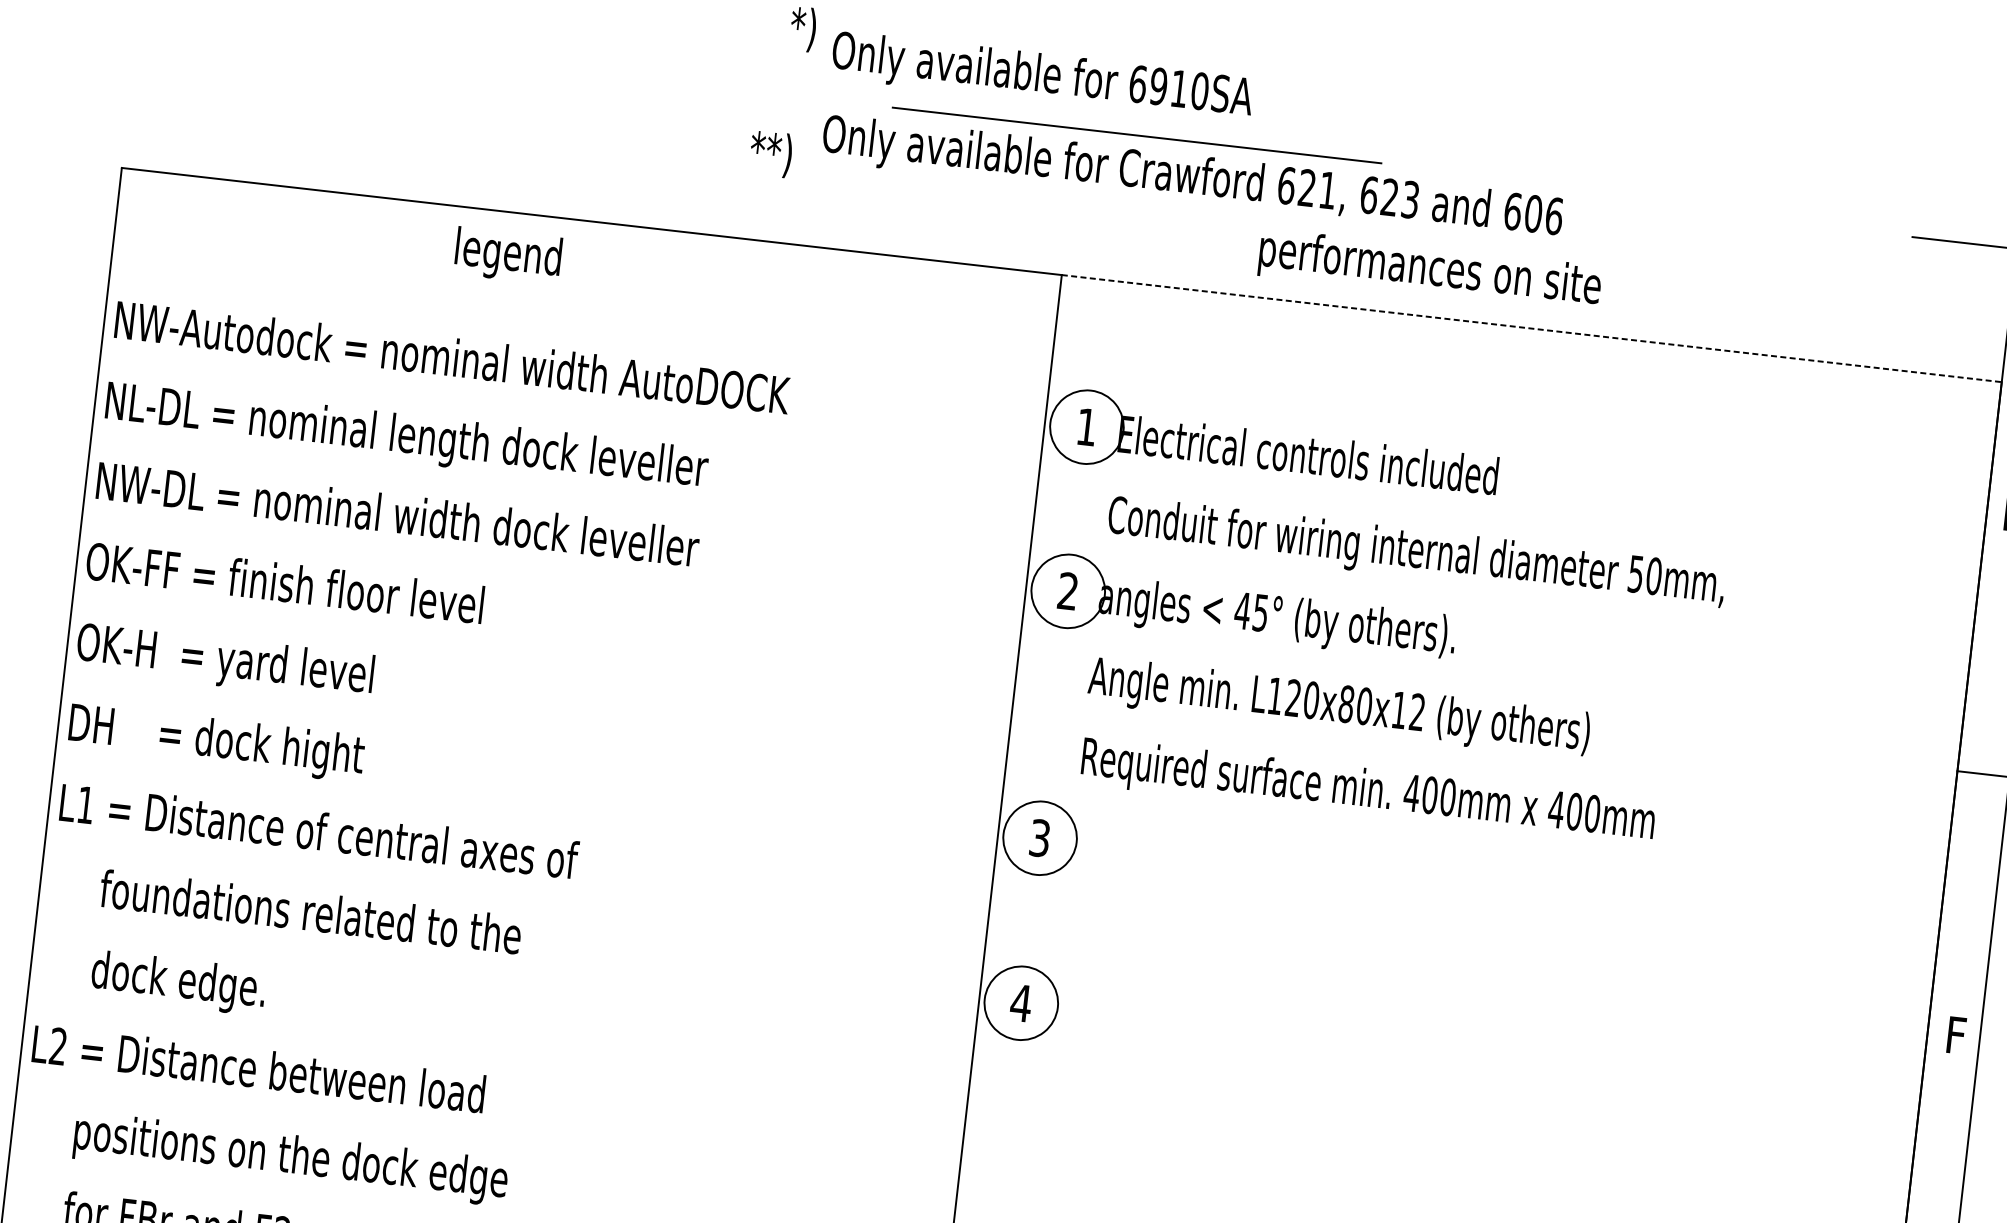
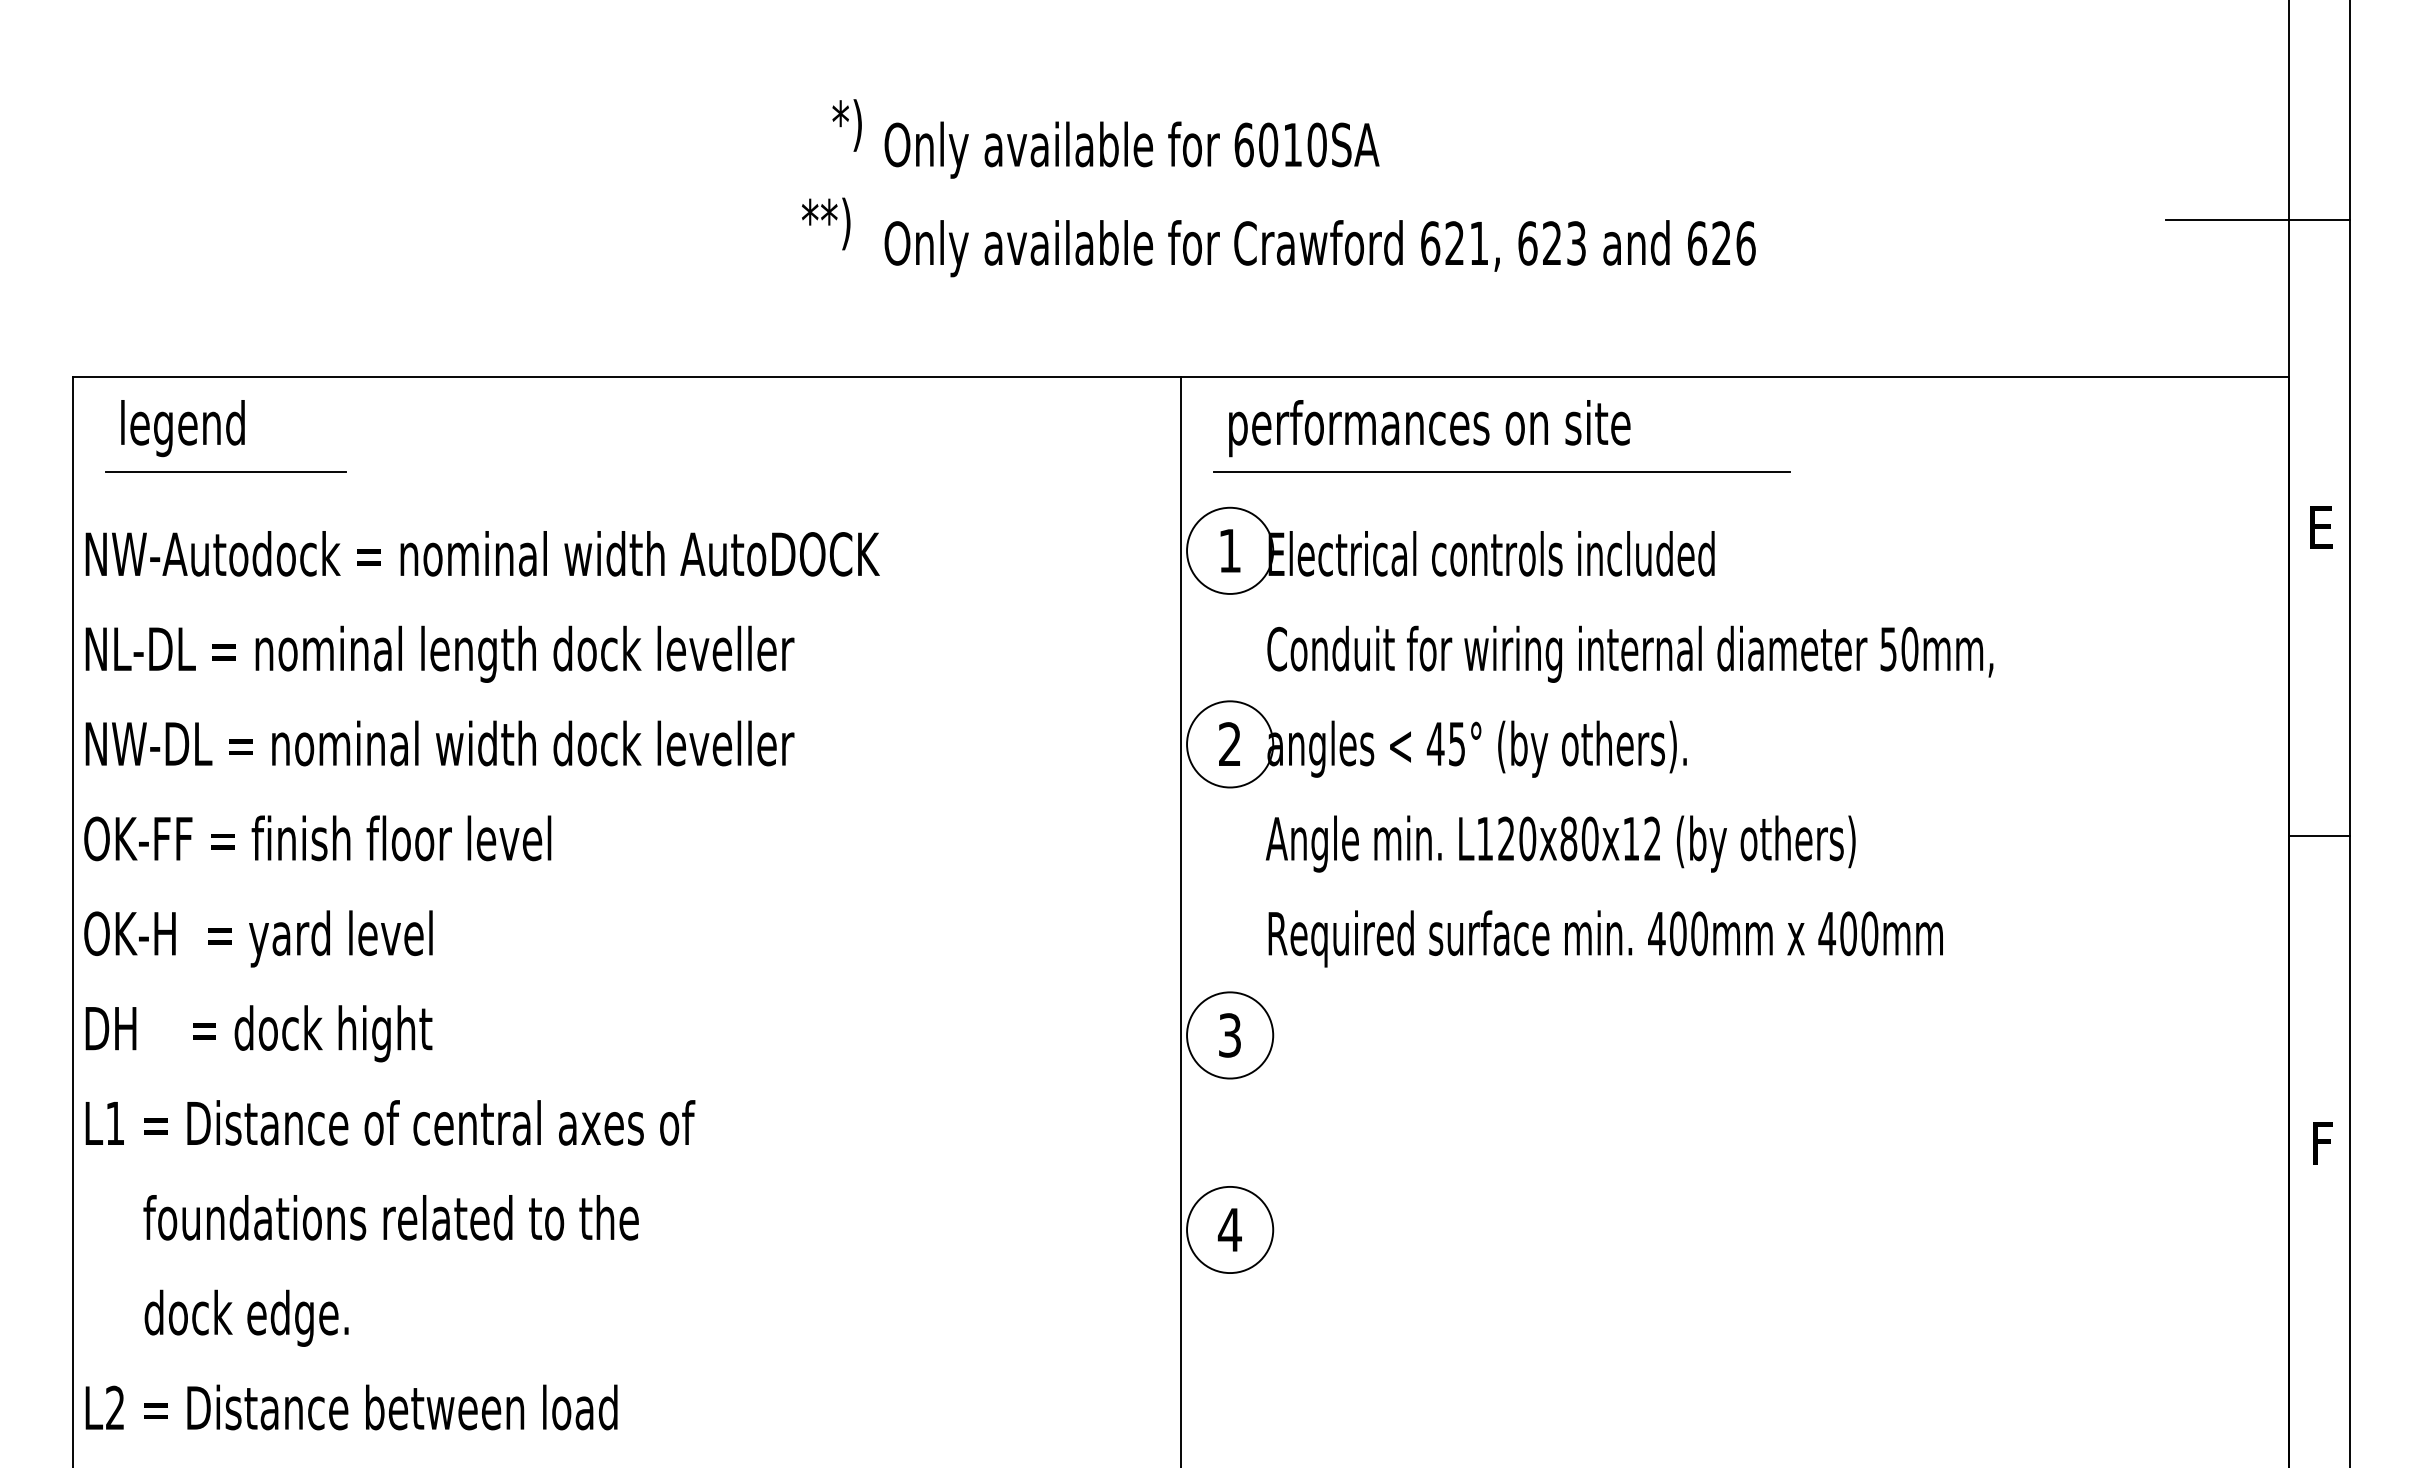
text: (1158, 86) -> (1268, 144), 6910SA -> 6010SA
line: (1136, 135) -> (1501, 471), moved
text: (771, 153) -> (826, 223), moved
text: (1533, 213) -> (1721, 243), 606 -> 626
text: (507, 256) -> (182, 428), moved
line: (242, 262) -> (225, 471), added
text: (1429, 270) -> (1429, 428), moved
line: (1532, 328) -> (1735, 377), dashed -> solid

